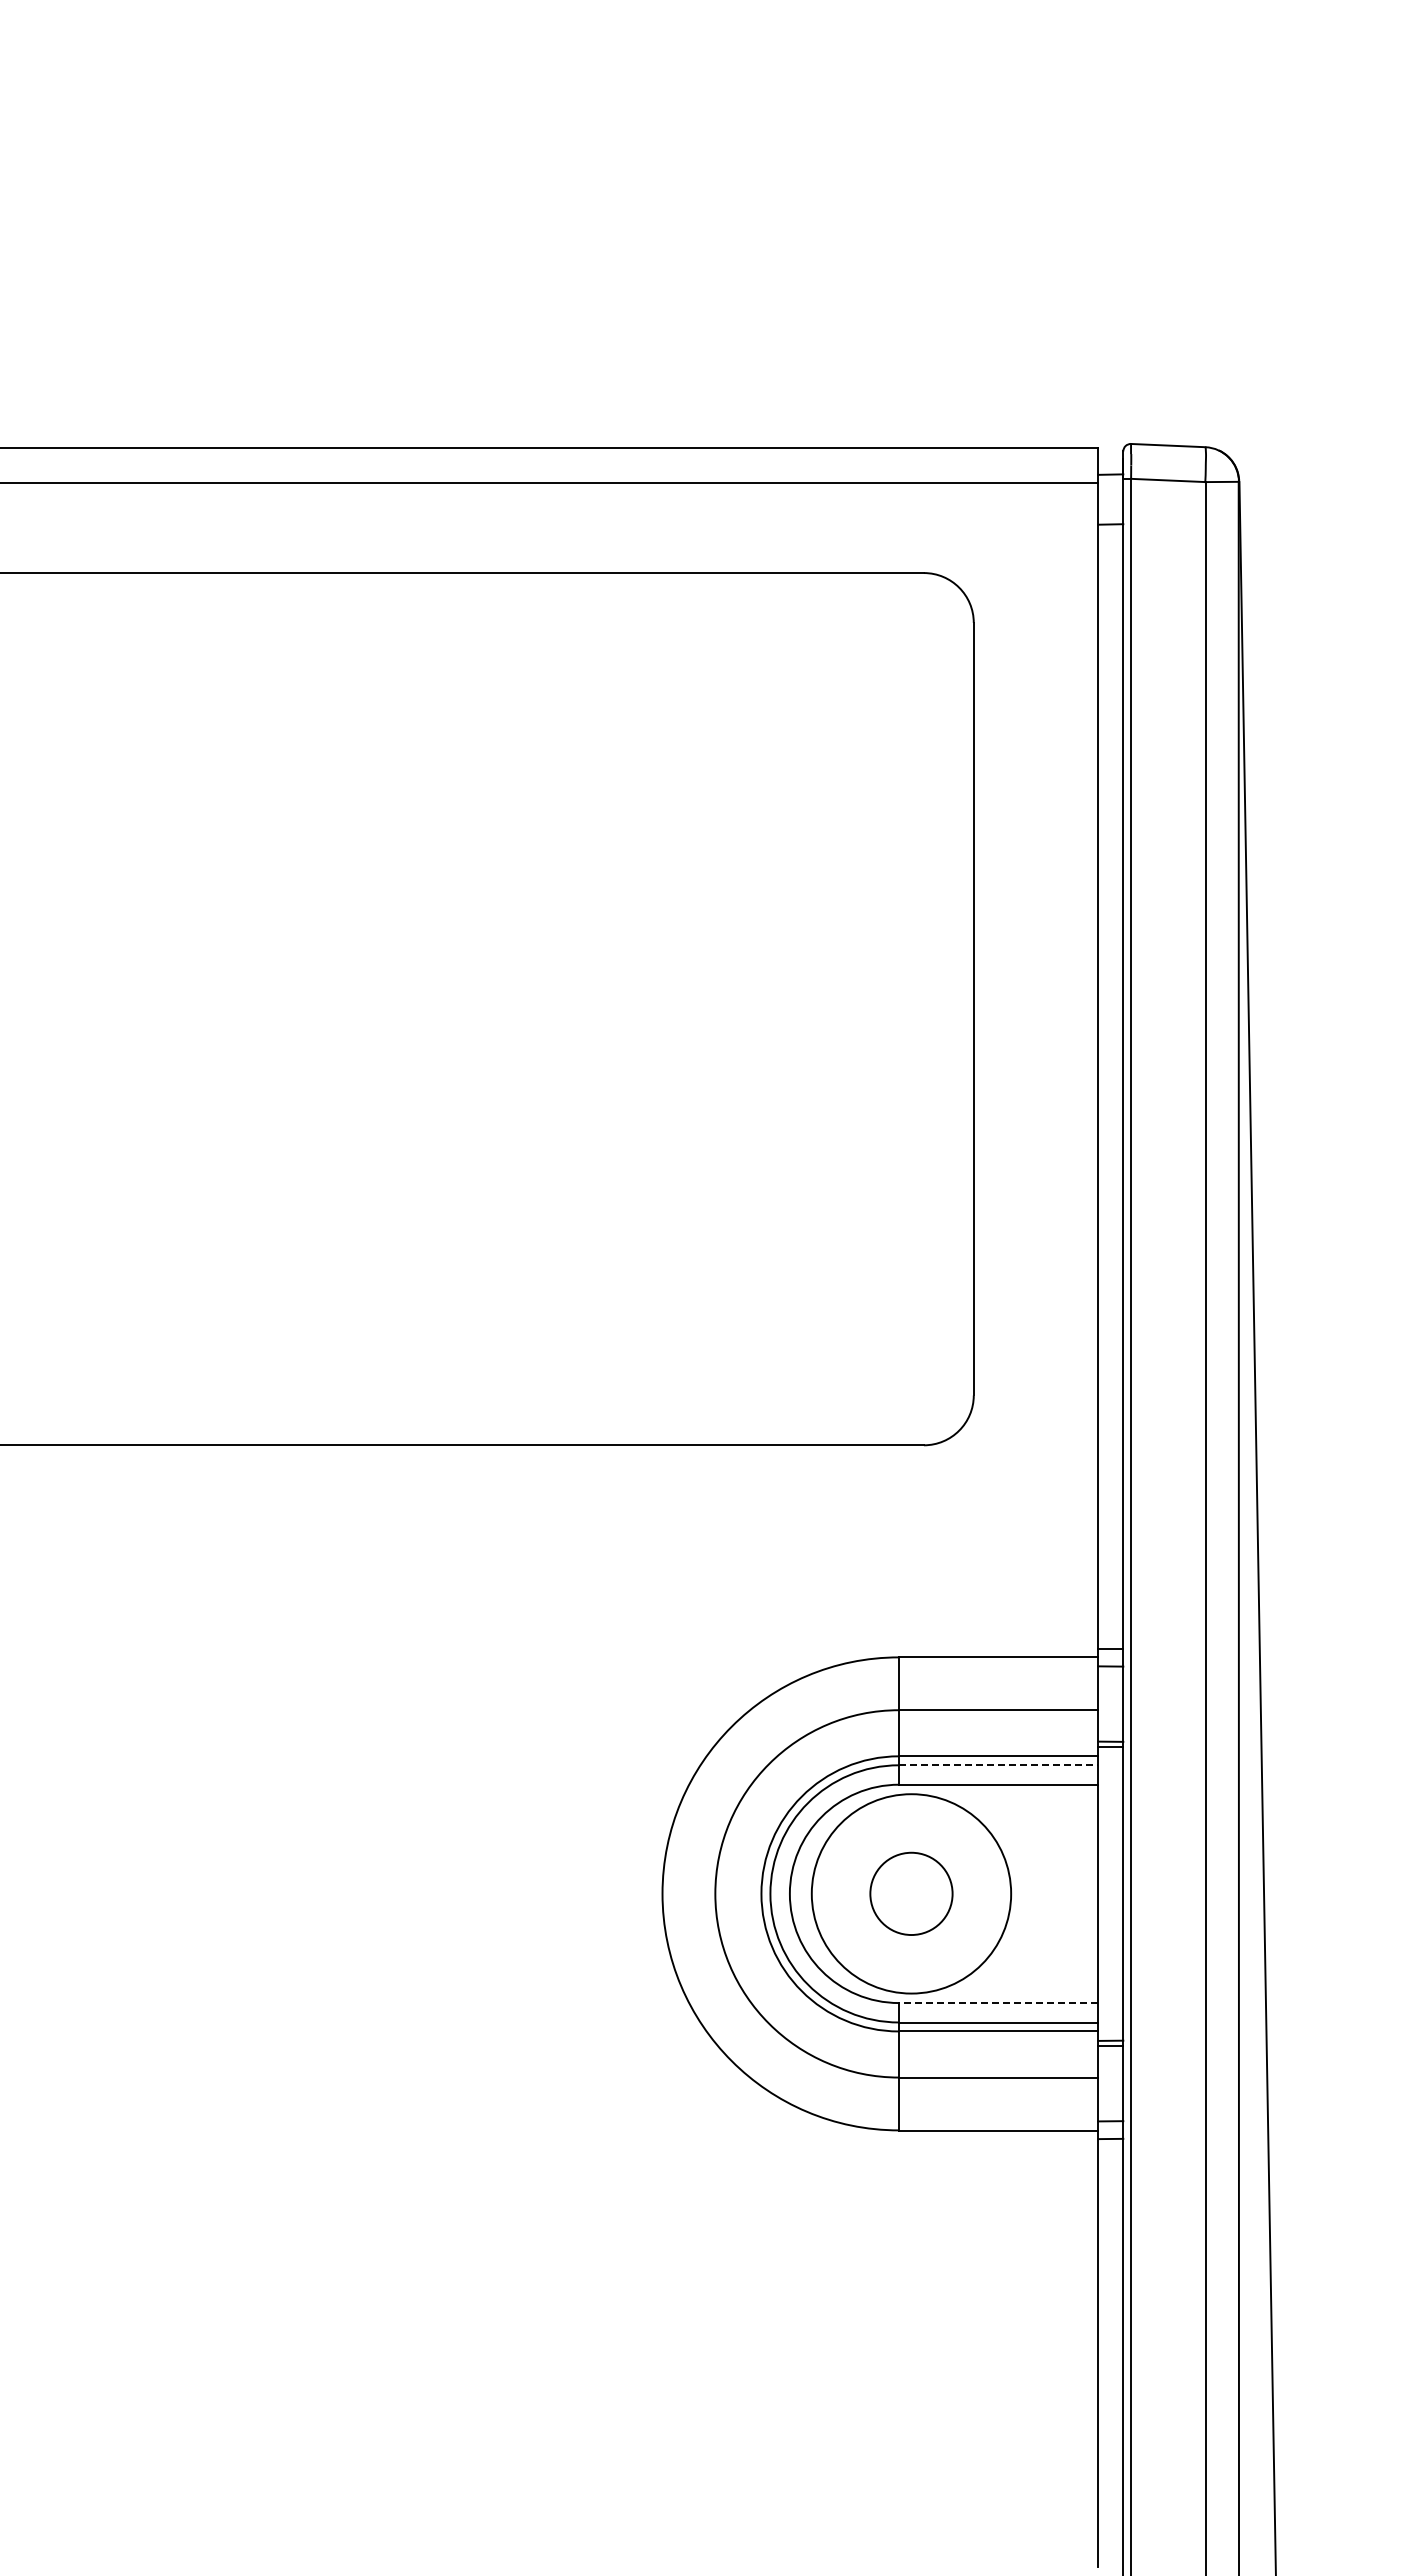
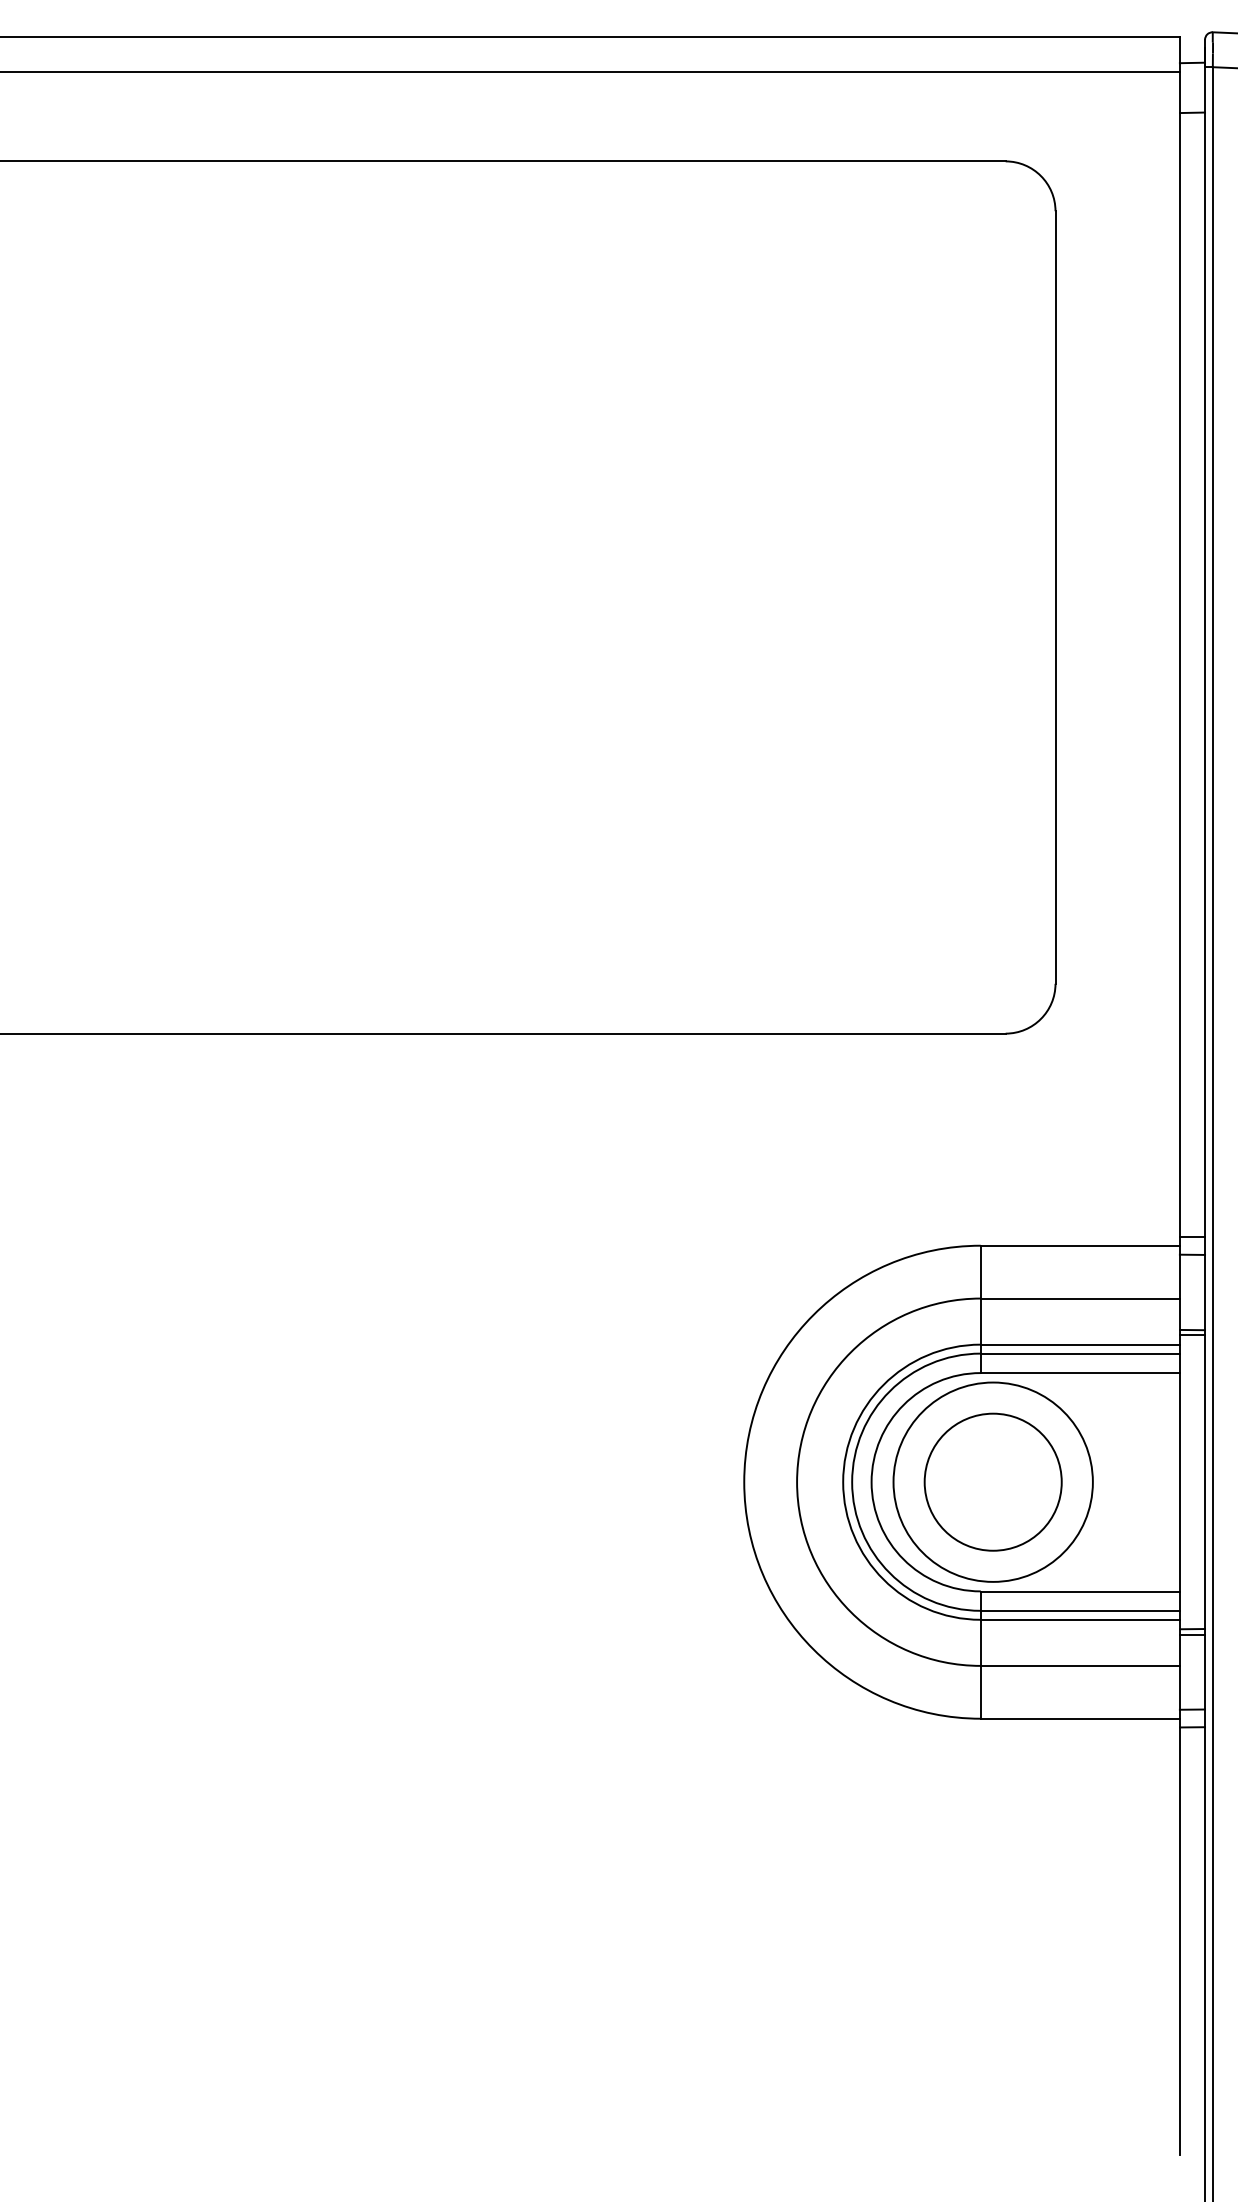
line: (998, 1765) -> (1080, 1353), dashed -> solid
circle: (911, 1893) -> (993, 1481), size x1.67
line: (998, 2003) -> (1080, 1591), dashed -> solid

